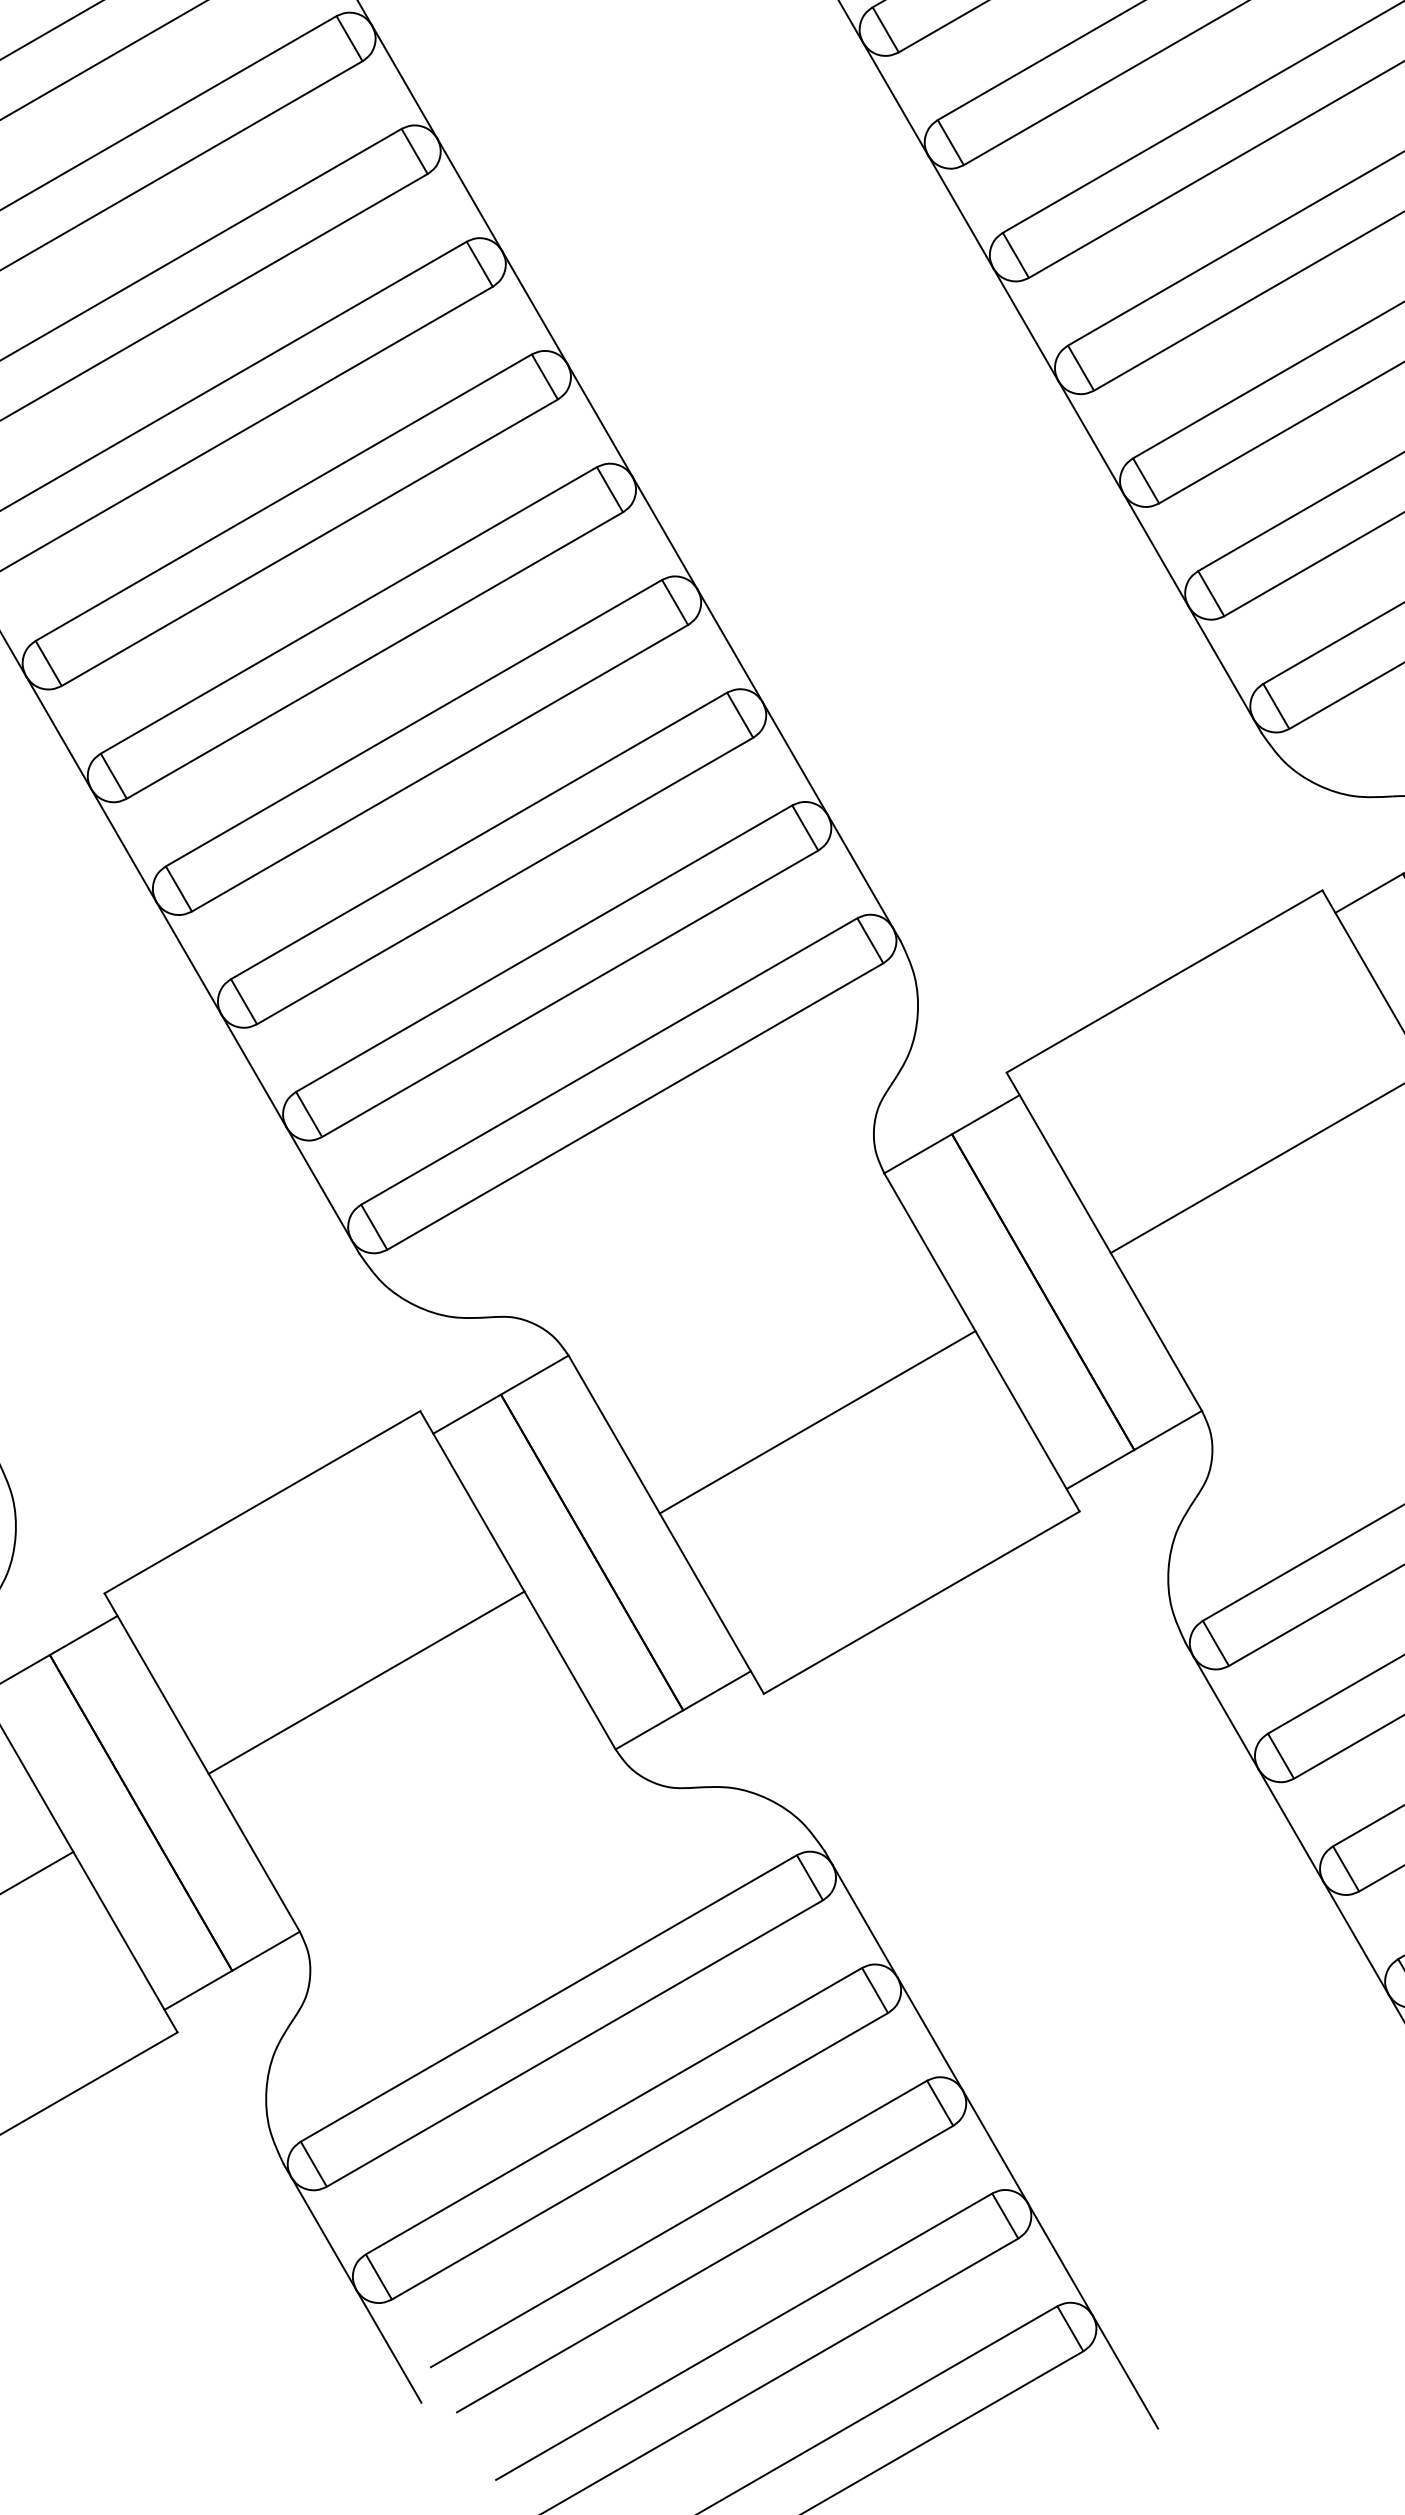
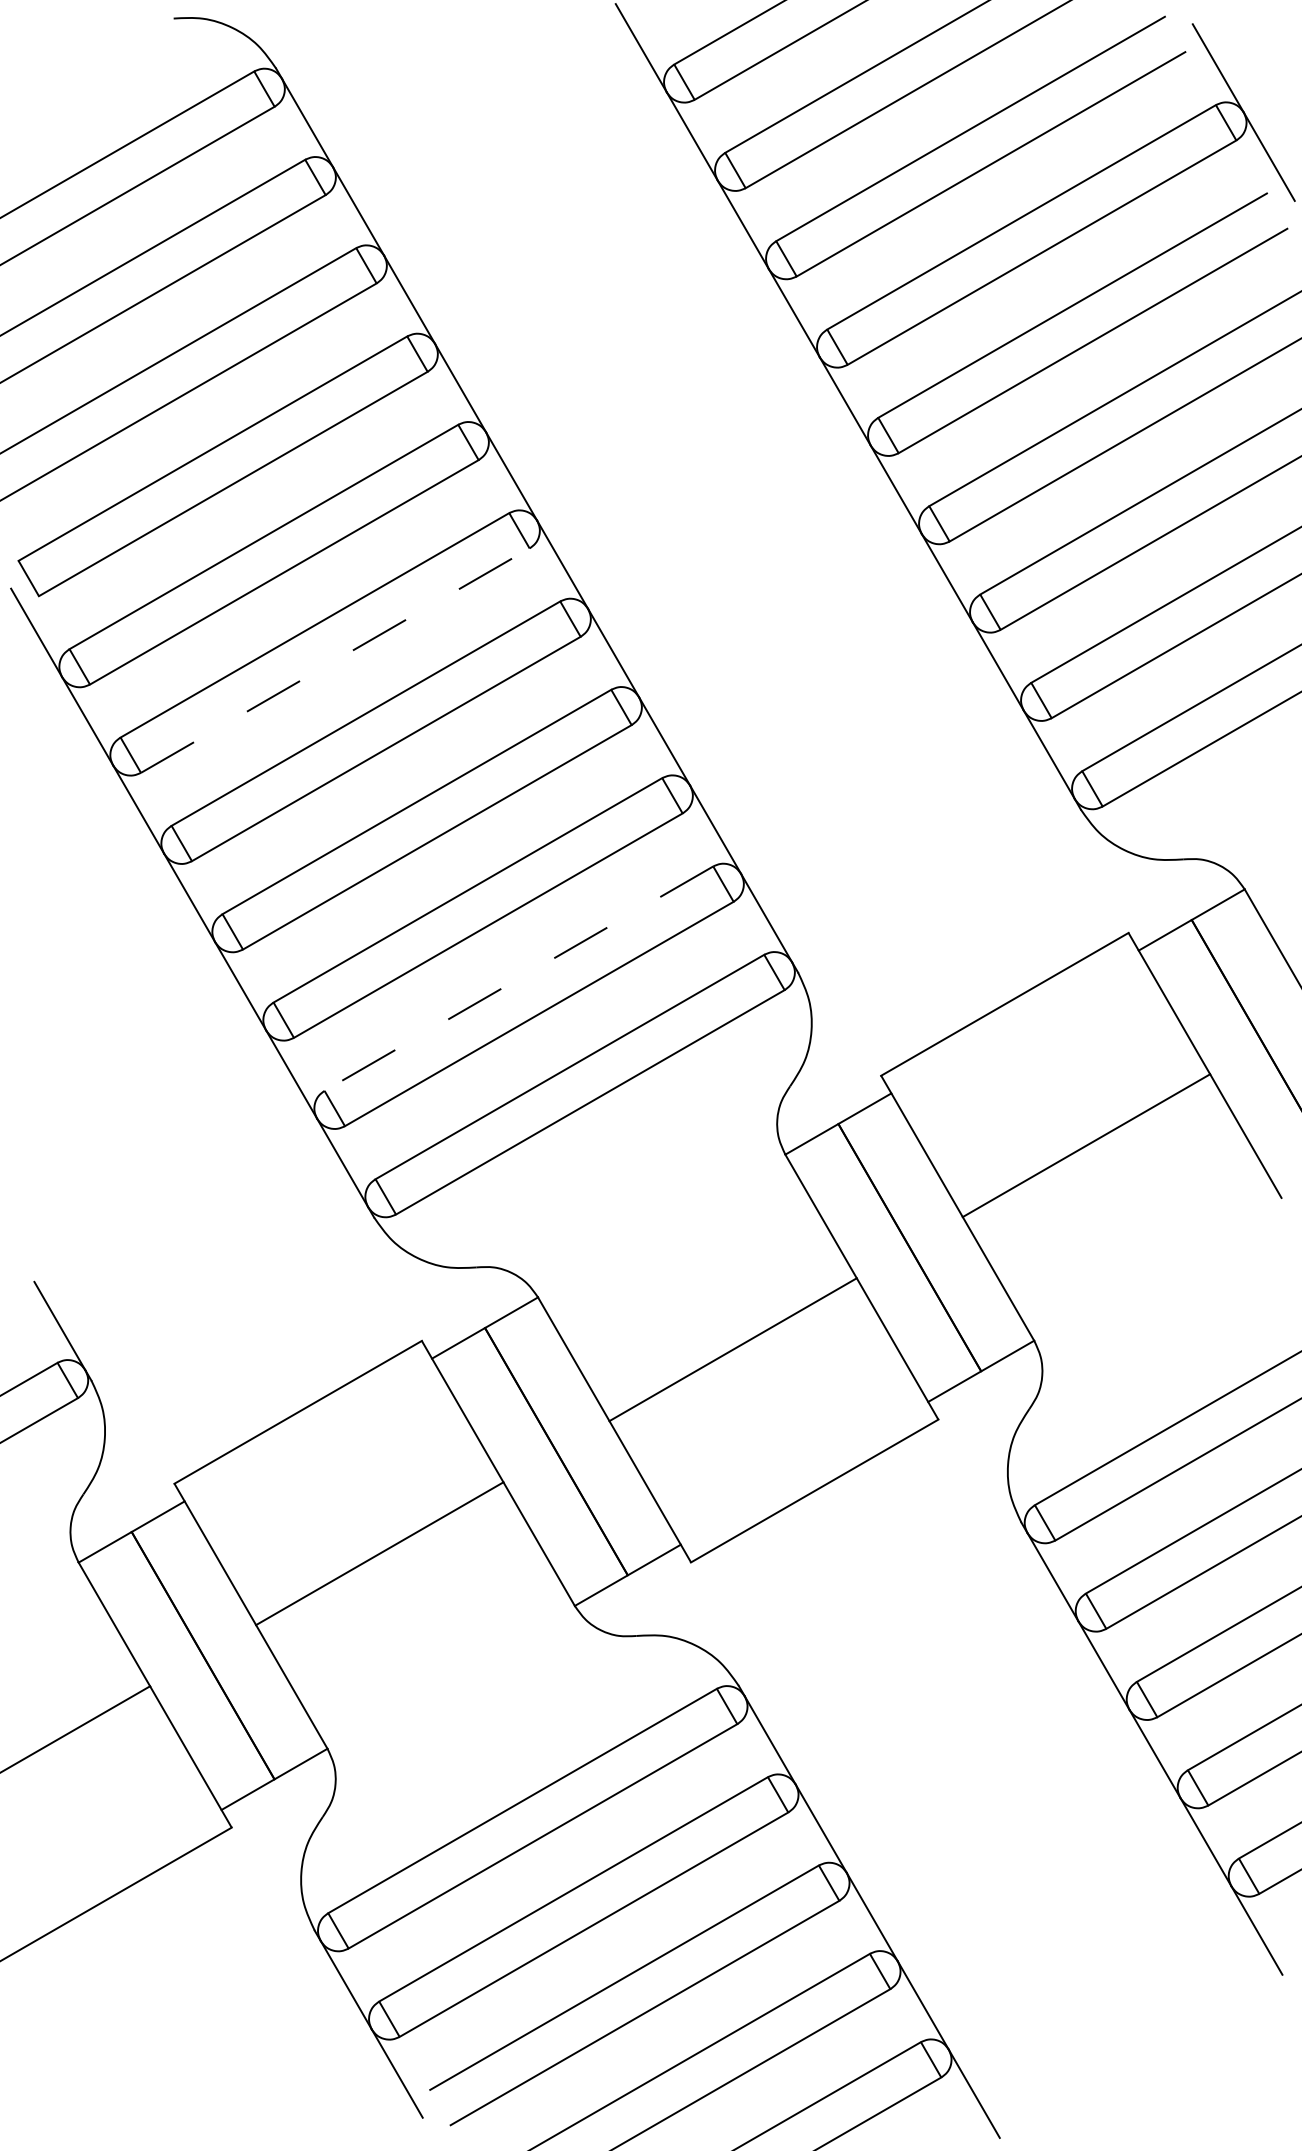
line: (310, 542) -> (335, 660), solid -> dashed
line: (543, 948) -> (518, 978), solid -> dashed

